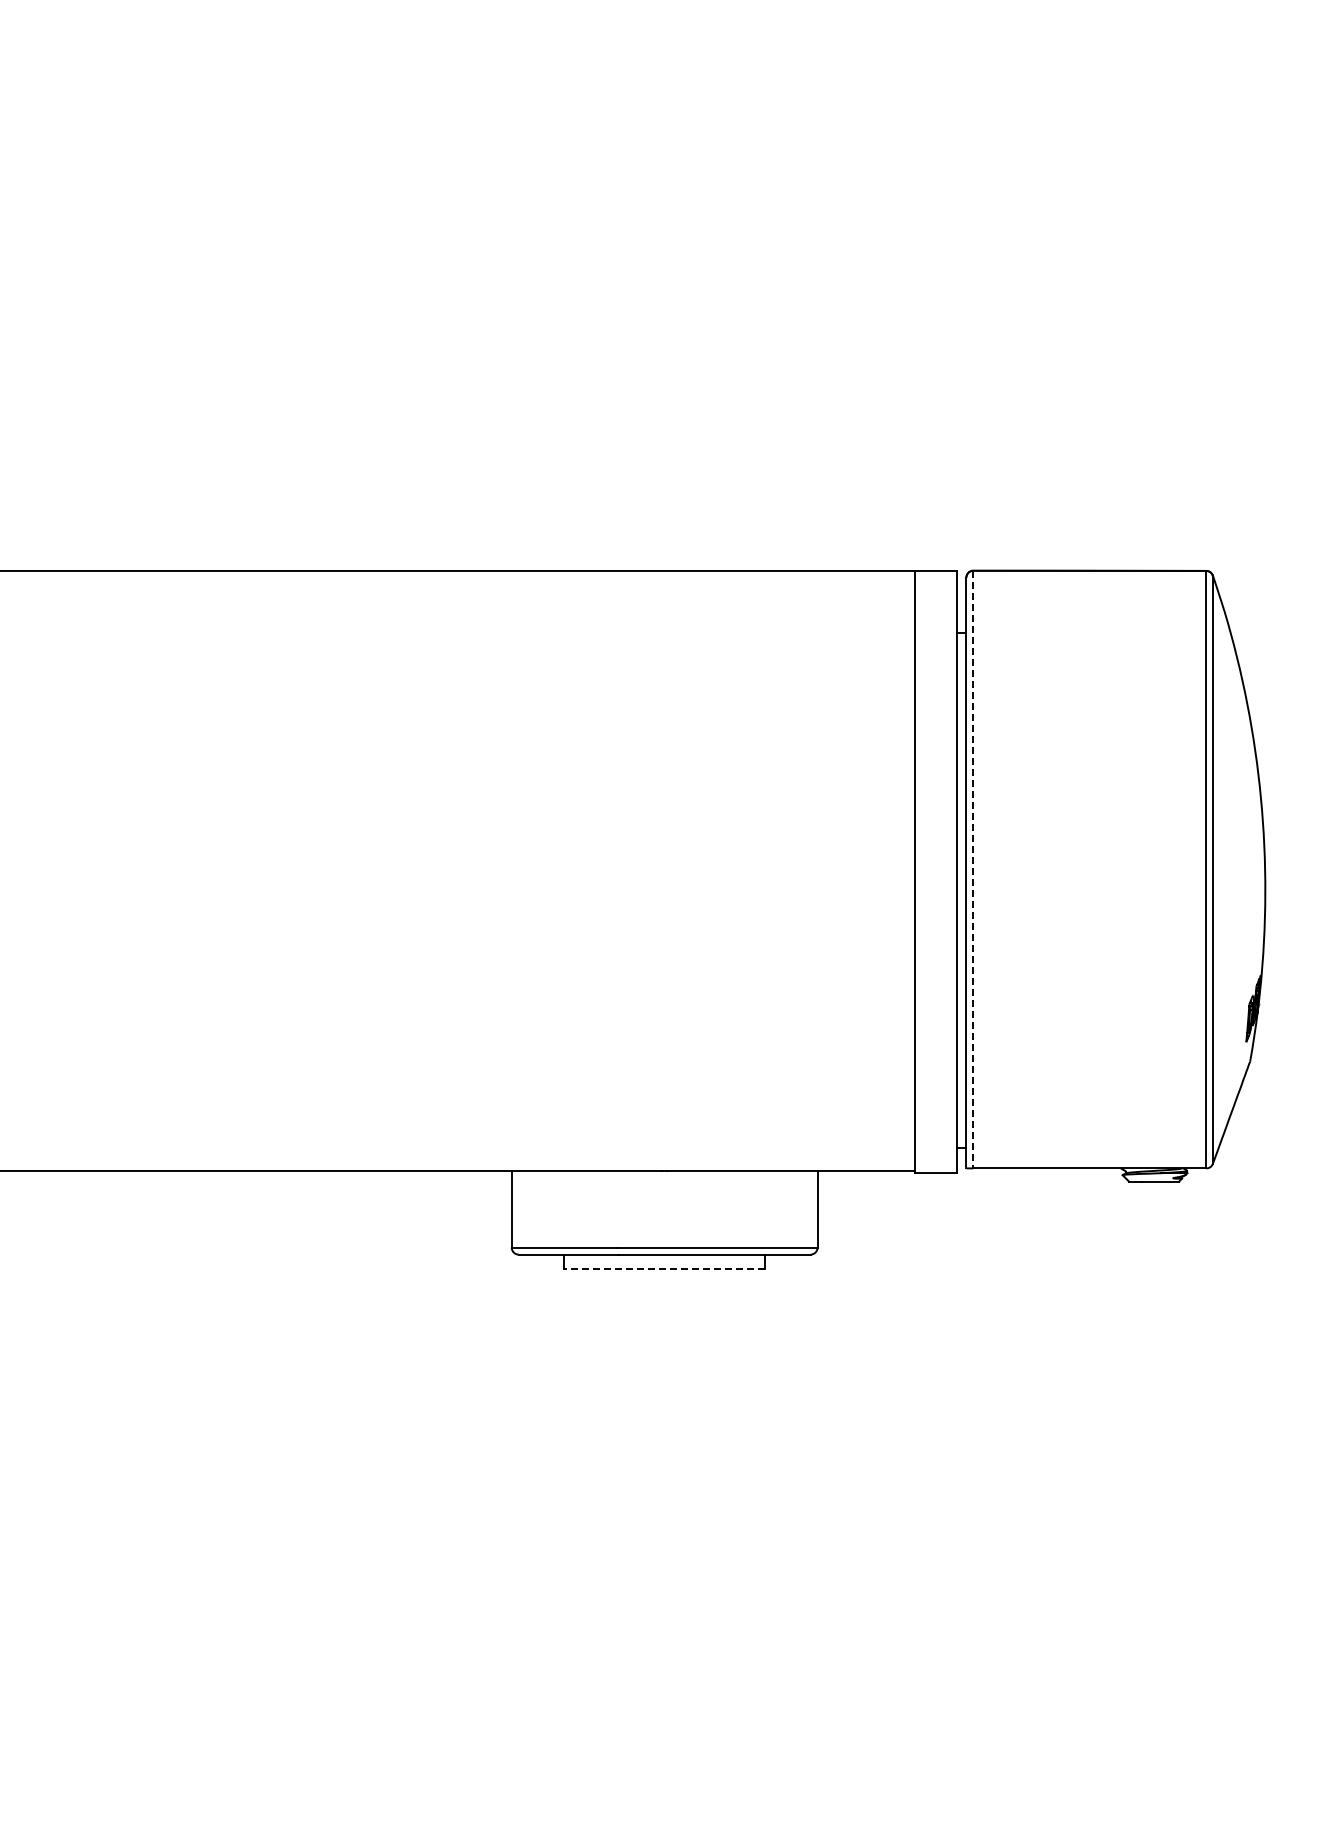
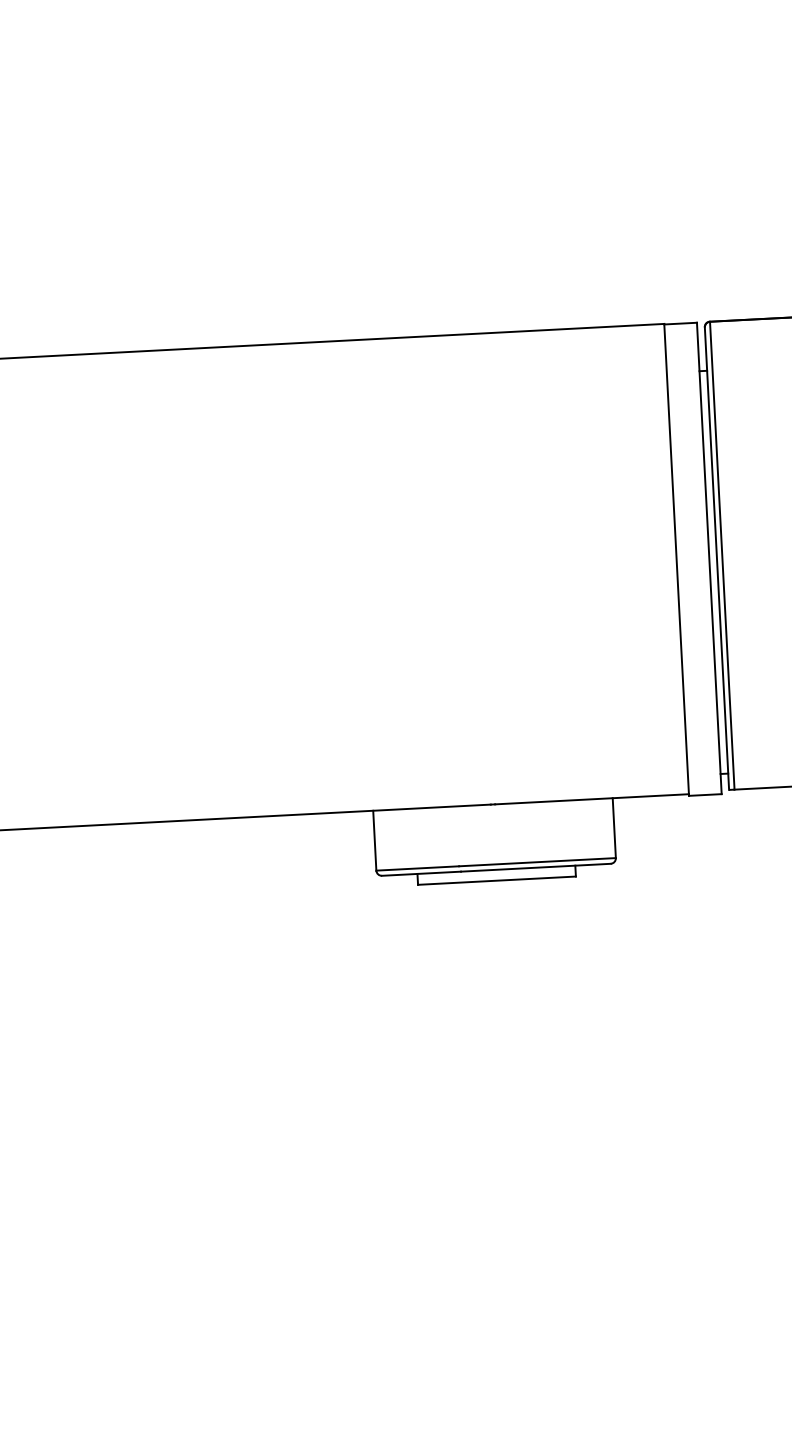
line: (973, 869) -> (722, 555), dashed -> solid
line: (664, 1268) -> (496, 880), dashed -> solid

